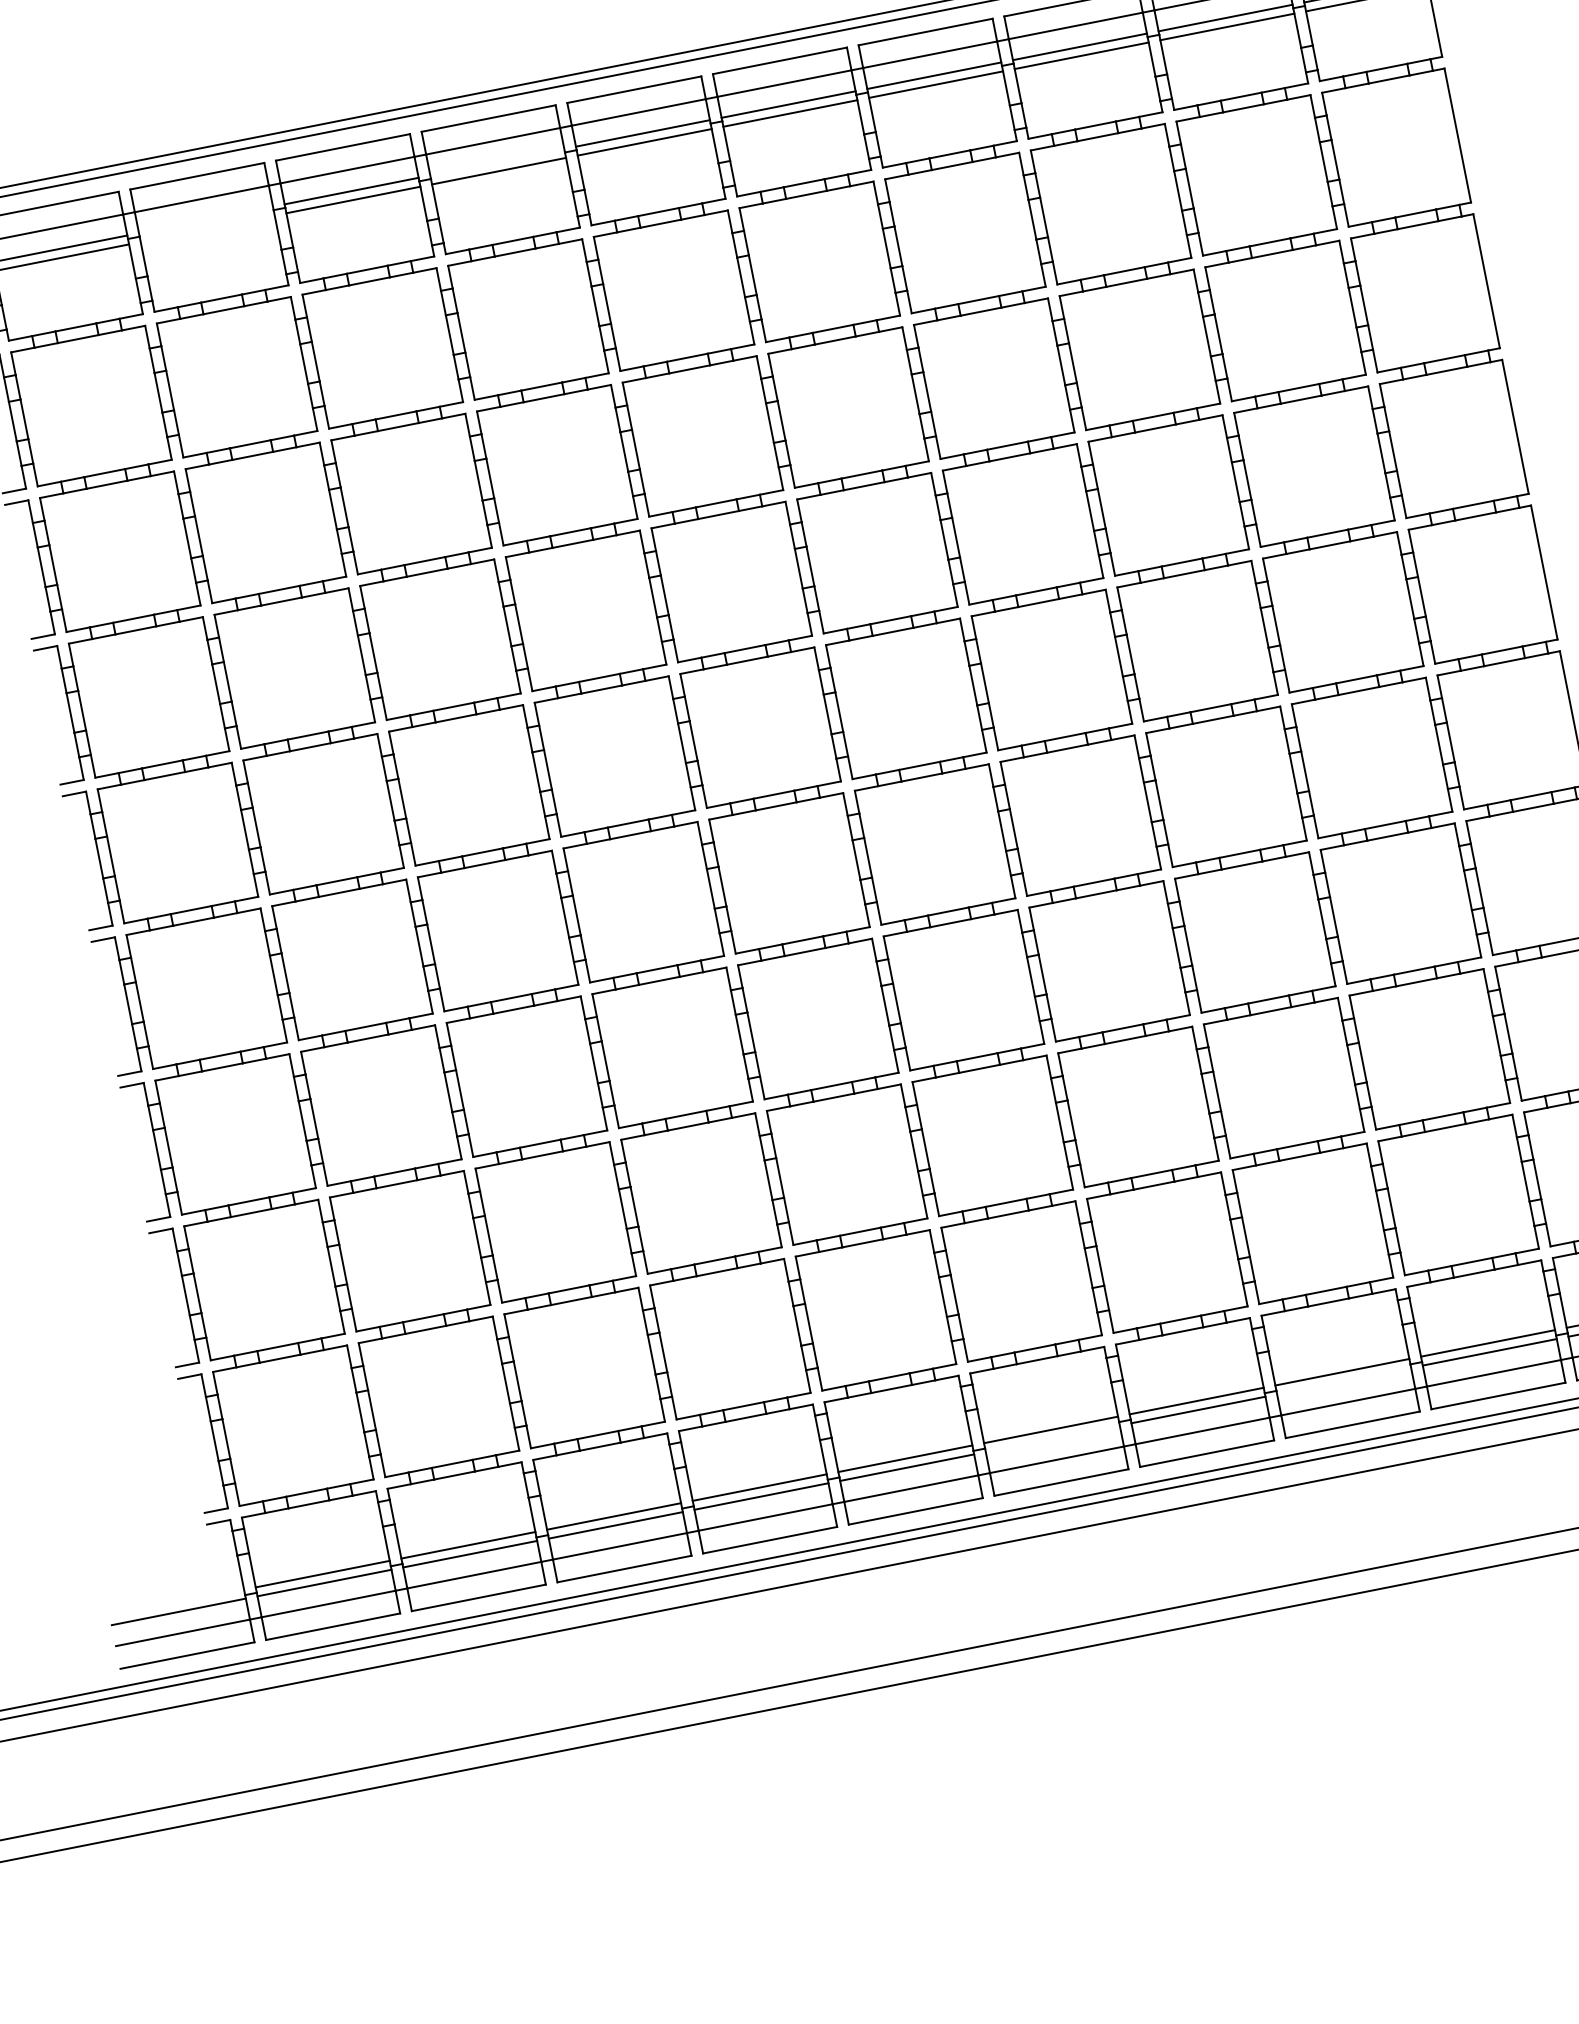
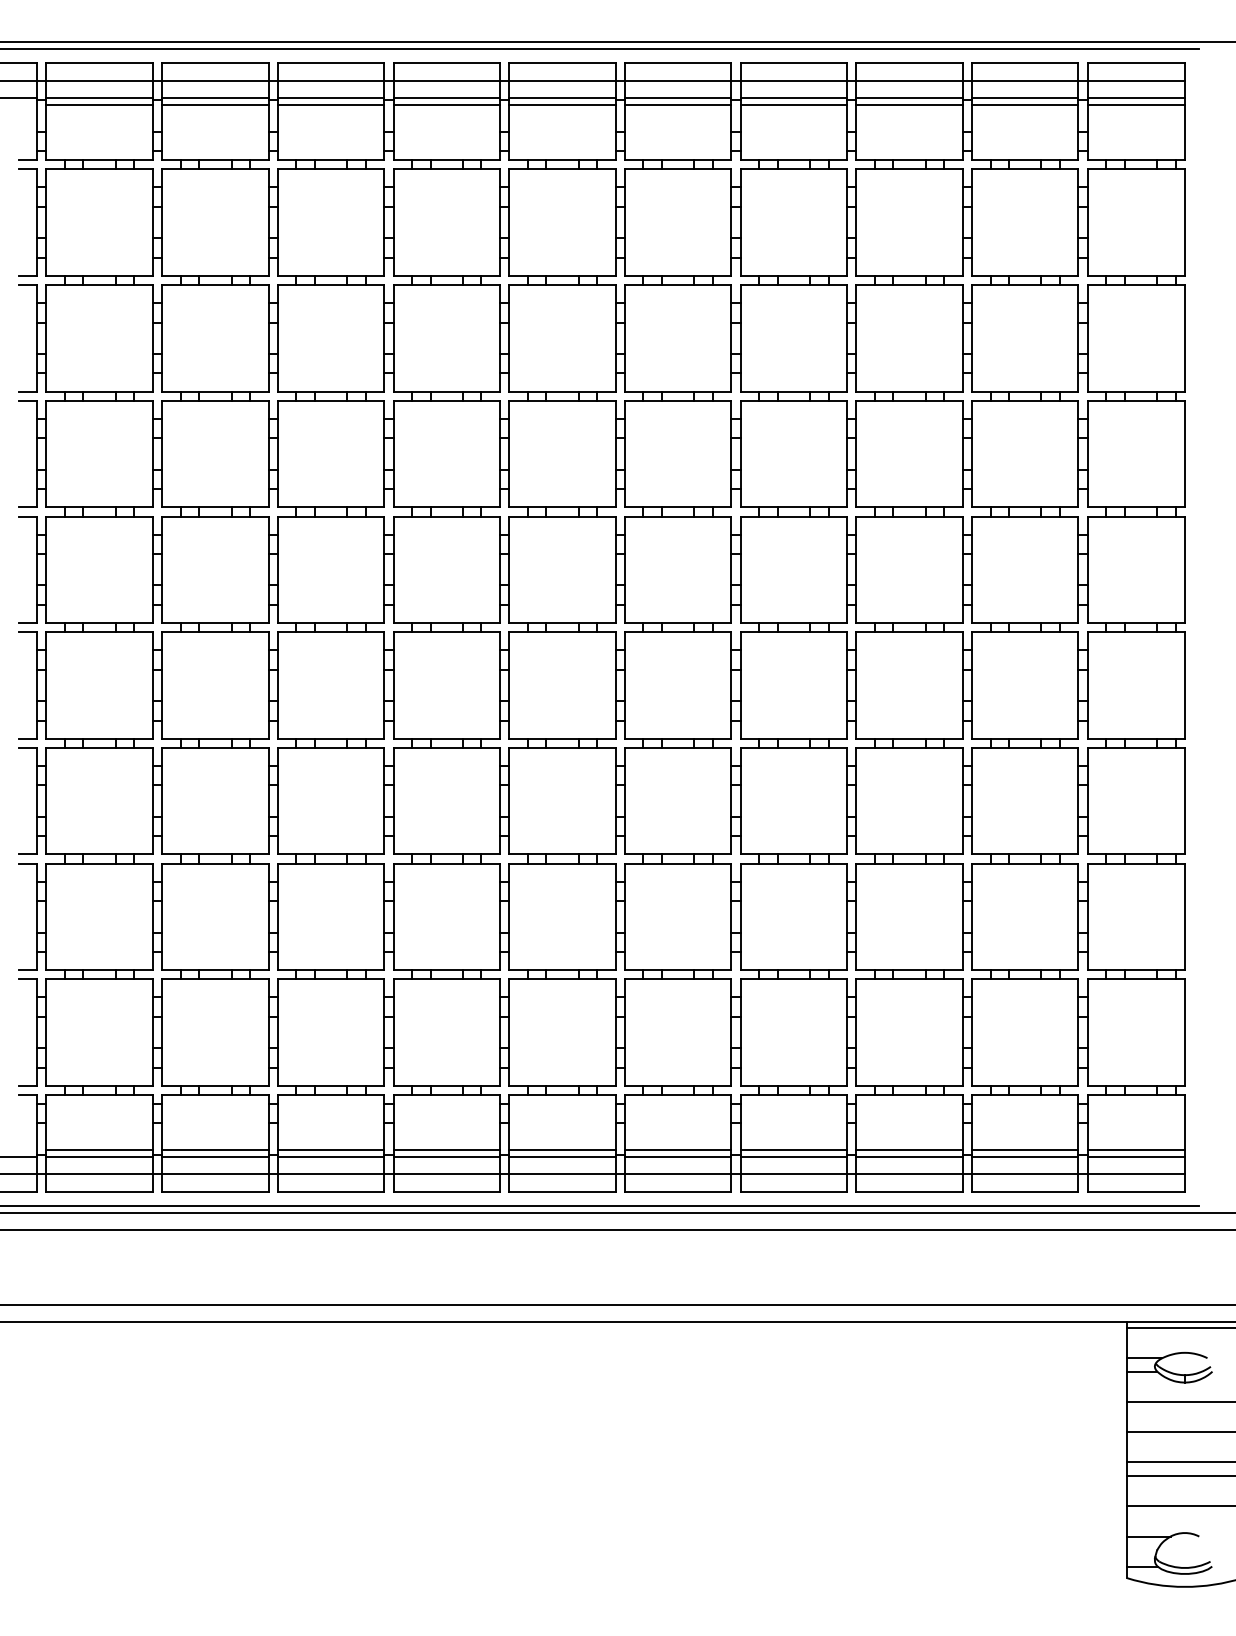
line: (496, 162) -> (446, 97), added
line: (206, 219) -> (215, 97), added
line: (207, 228) -> (215, 104), added
line: (1344, 1381) -> (909, 1157), added
line: (1052, 1439) -> (677, 1157), added

